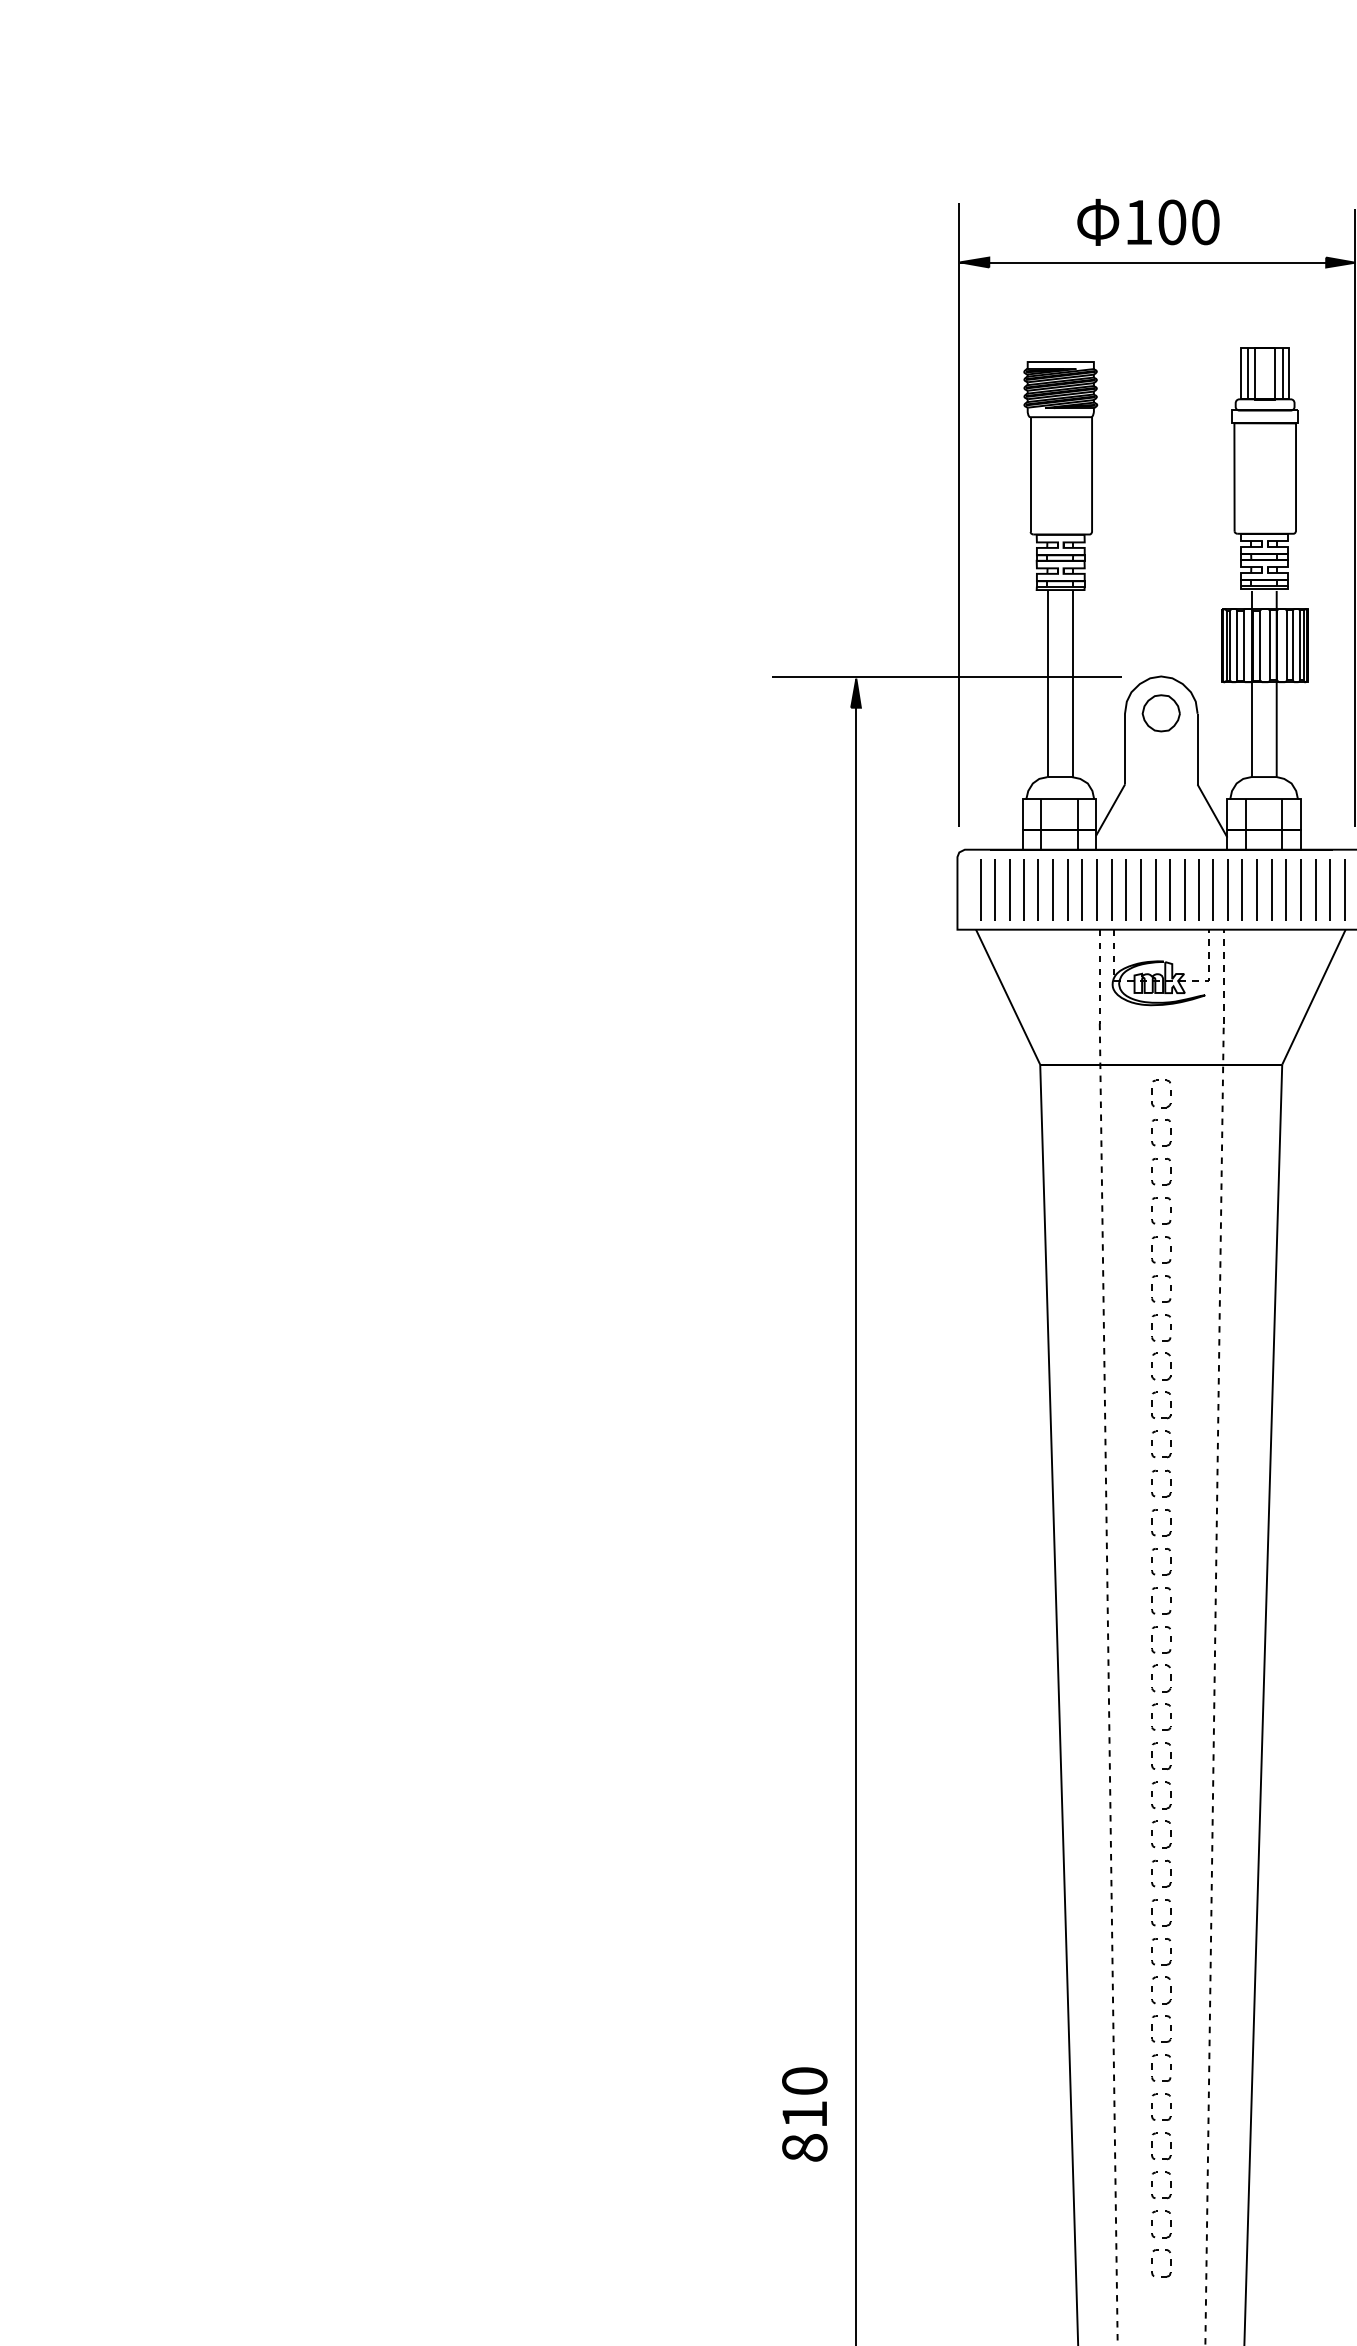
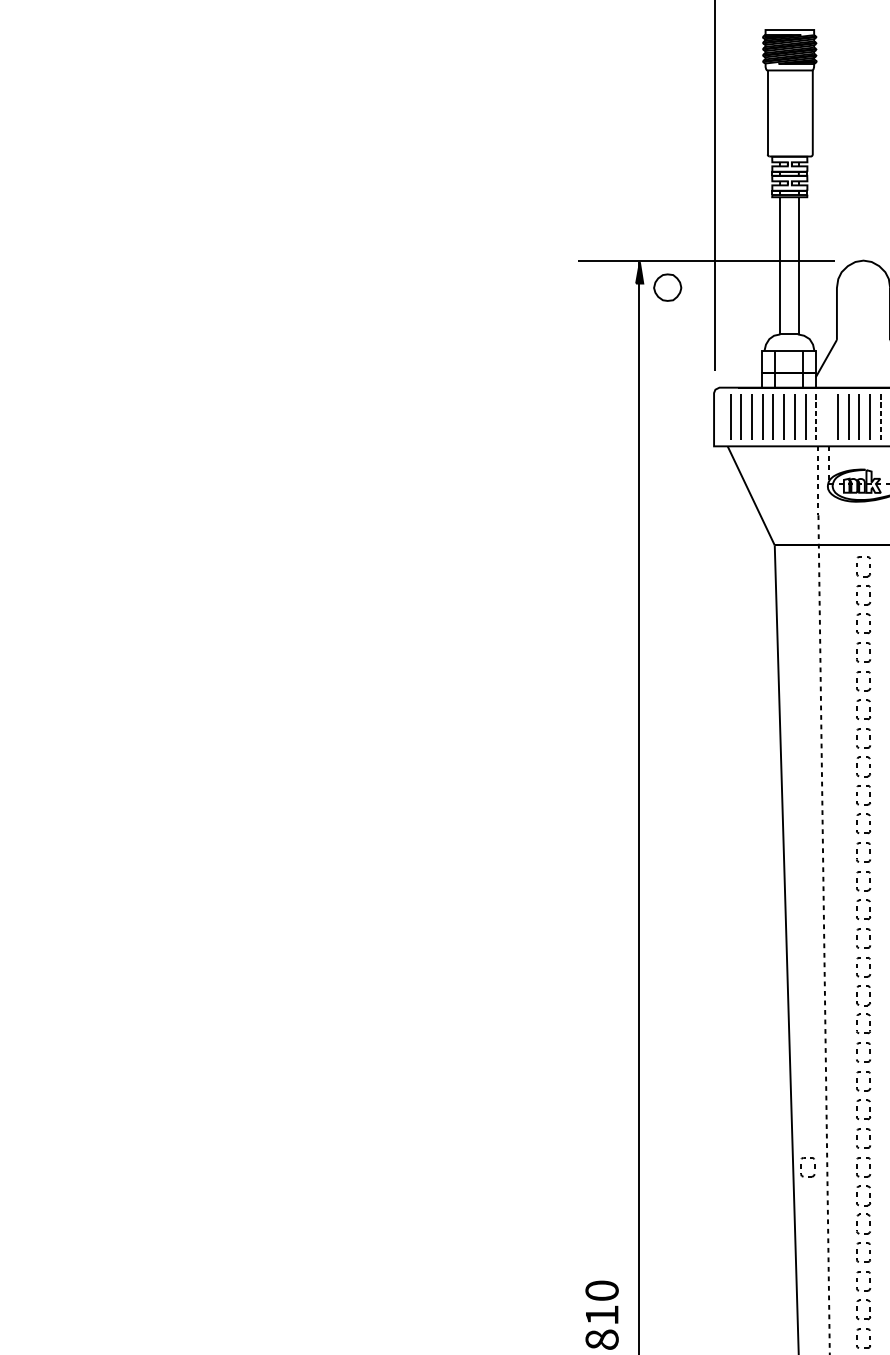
part: (1160, 713) -> (667, 287), moved
line: (1097, 889) -> (816, 416), solid -> dashed
line: (1111, 889) -> (827, 416), removed
line: (1184, 889) -> (880, 416), solid -> dashed
part: (1076, 1912) -> (801, 1167), added

